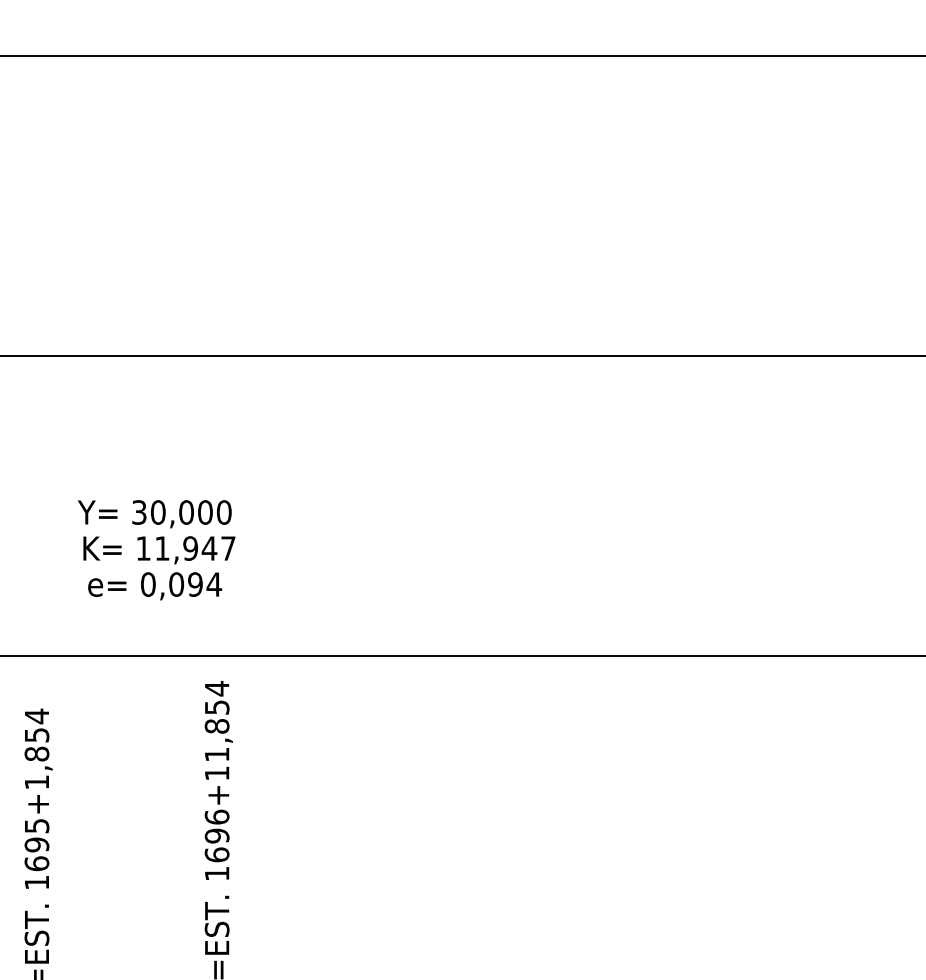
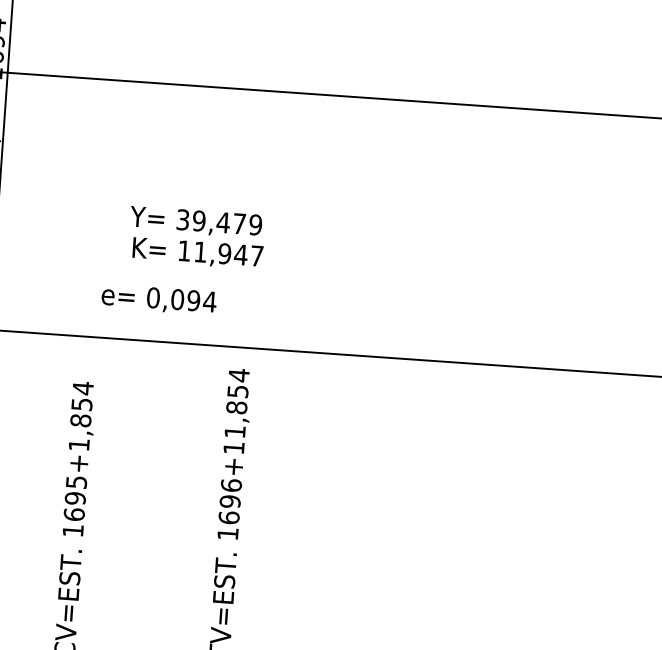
text: (190, 512) -> (226, 222), 30,000 -> 39,479
text: (155, 586) -> (159, 300), moved

